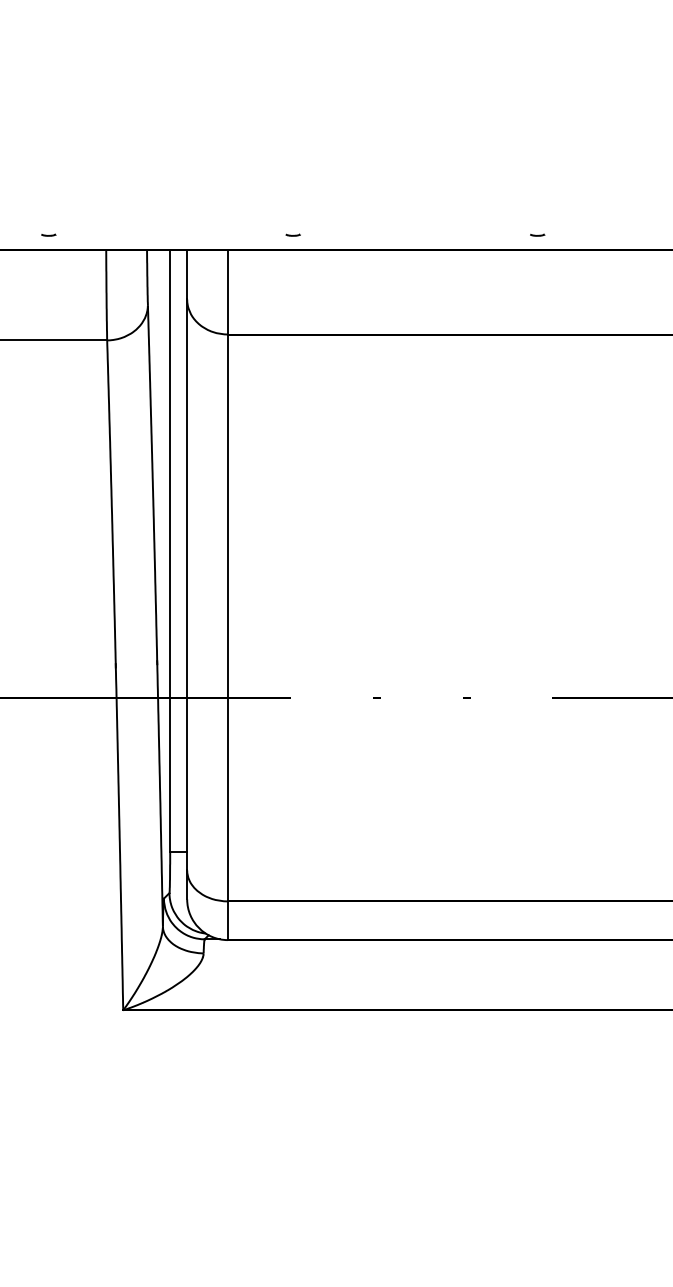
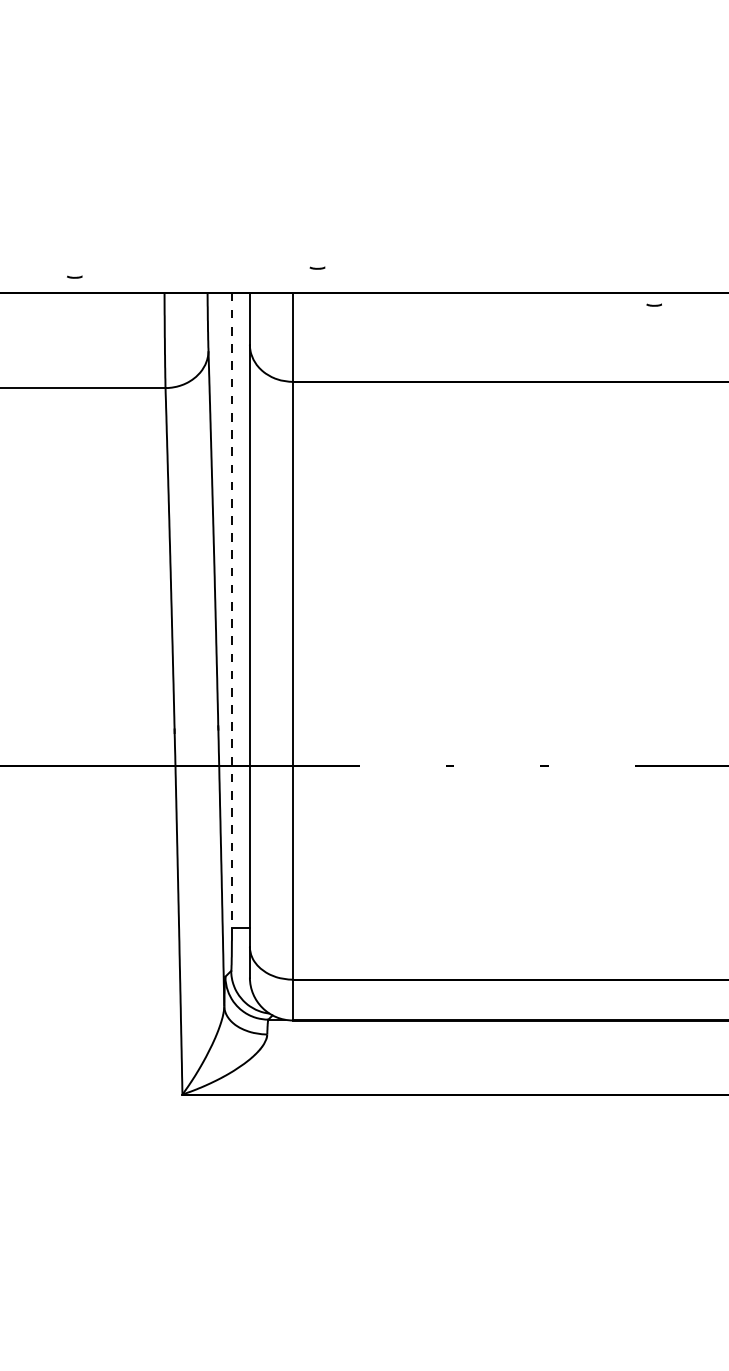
curve: (48, 234) -> (74, 276), moved
line: (293, 234) -> (317, 267), moved
curve: (535, 234) -> (652, 304), moved
line: (169, 551) -> (231, 610), solid -> dashed

